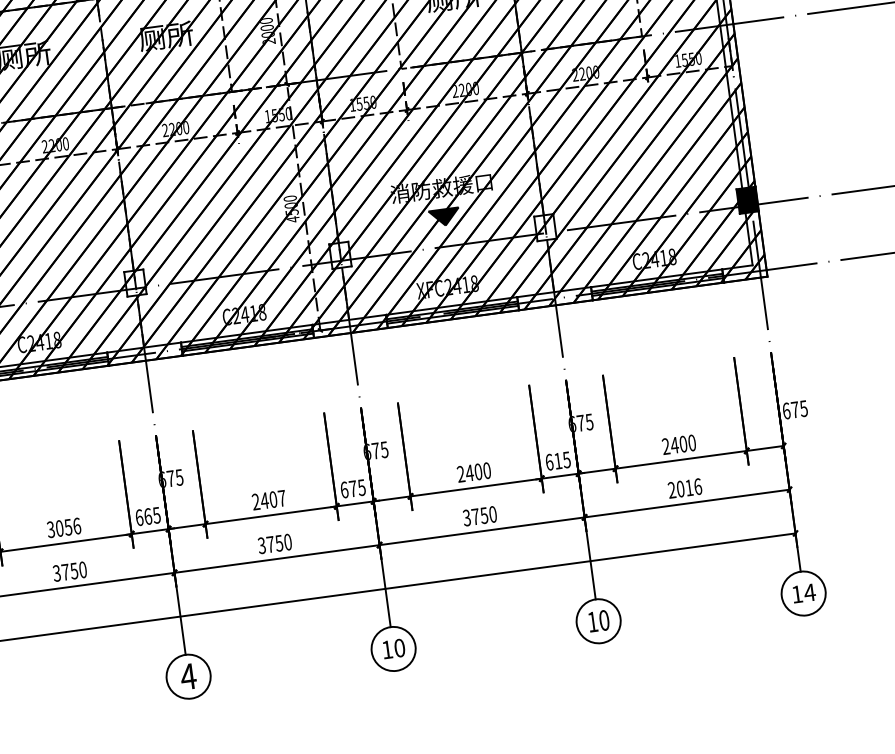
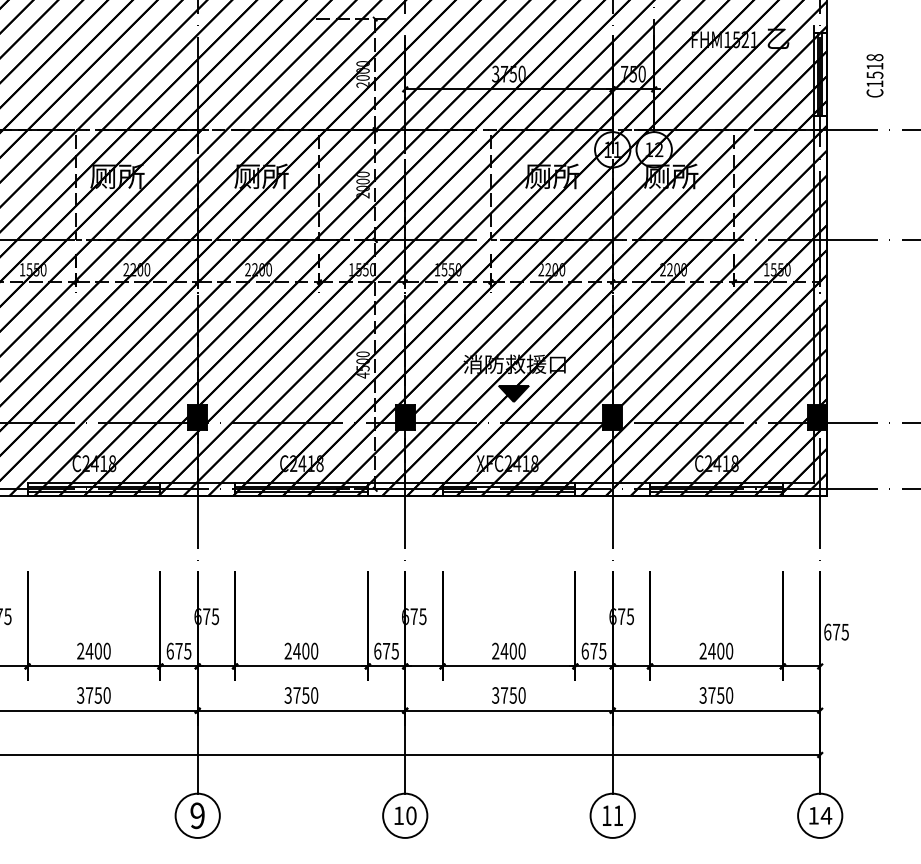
fill: (545, 227) -> (612, 417), added
fill: (339, 255) -> (404, 417), added
fill: (135, 283) -> (197, 417), added
text: (557, 461) -> (593, 651), 615 -> 675
text: (685, 488) -> (716, 695), 2016 -> 3750
text: (281, 497) -> (314, 650), 2407 -> 2400
text: (147, 515) -> (178, 650), 665 -> 675
text: (63, 527) -> (93, 650), 3056 -> 2400
text: (604, 620) -> (618, 815), 10 -> 11
text: (188, 676) -> (197, 815), 4 -> 9

